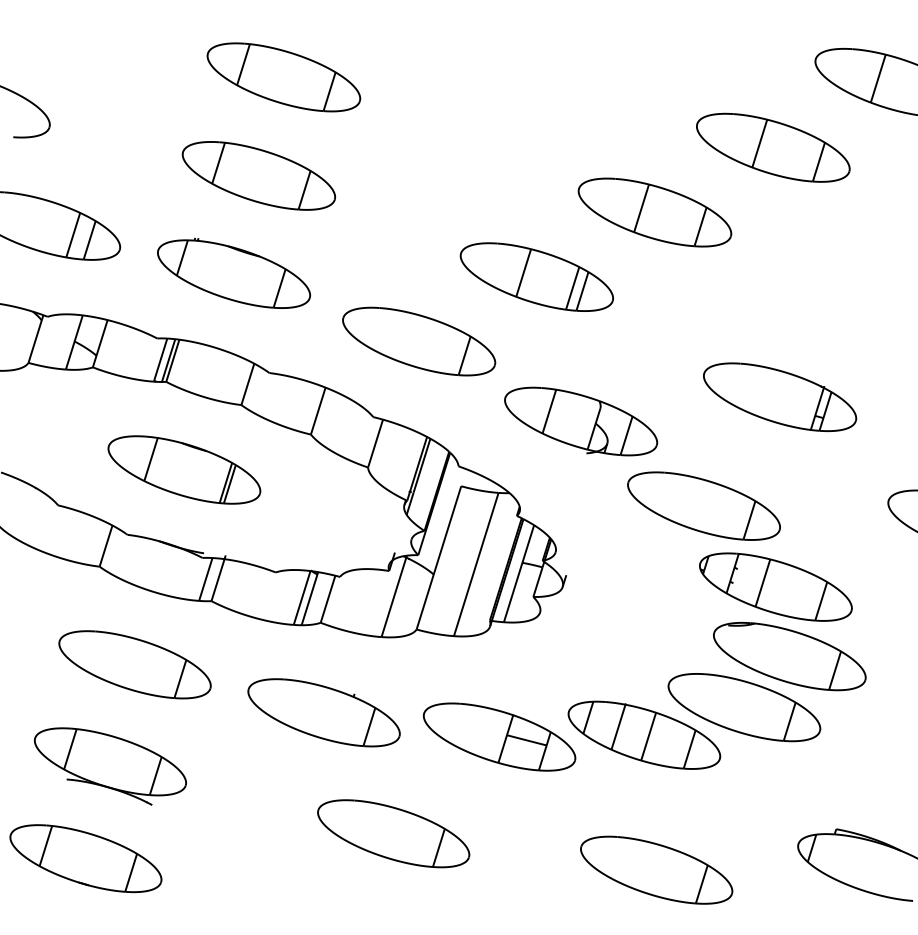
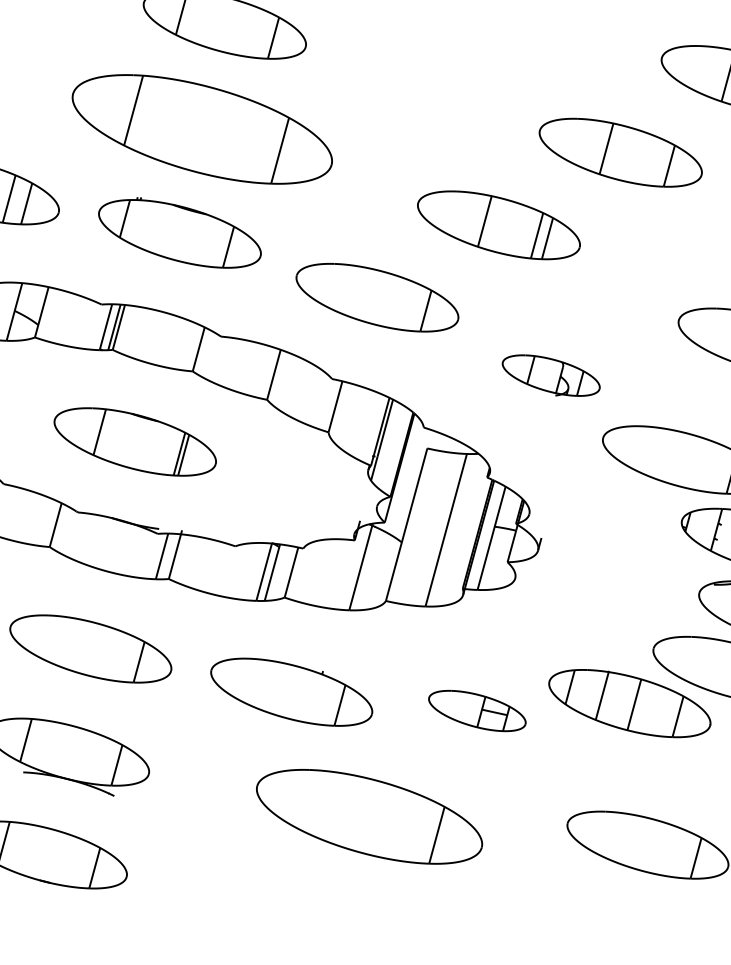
part: (258, 175) -> (201, 129), size x1.6
part: (581, 421) -> (551, 375), size x0.6
part: (499, 736) -> (477, 710), size x0.6
part: (393, 833) -> (369, 816), size x1.4

